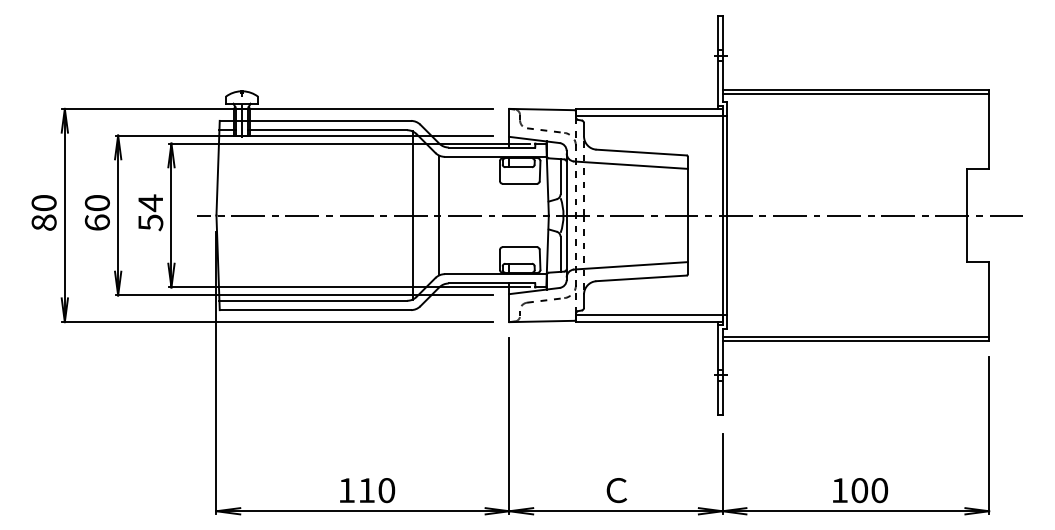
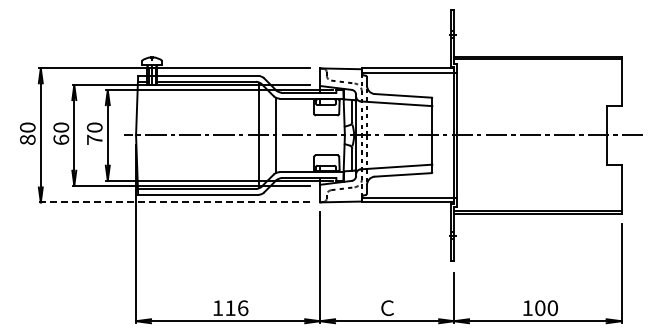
text: (150, 212) -> (94, 133), 54 -> 70
line: (279, 322) -> (175, 202), solid -> dashed
text: (387, 489) -> (243, 307), 110 -> 116

